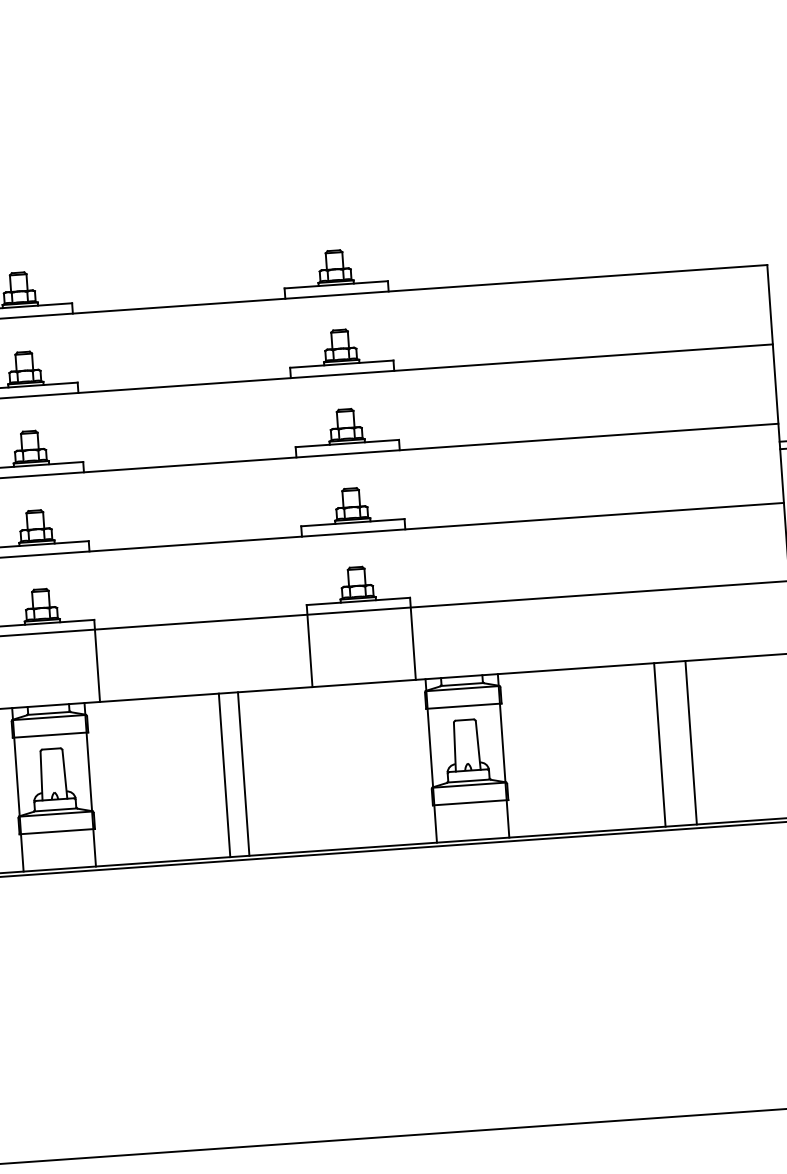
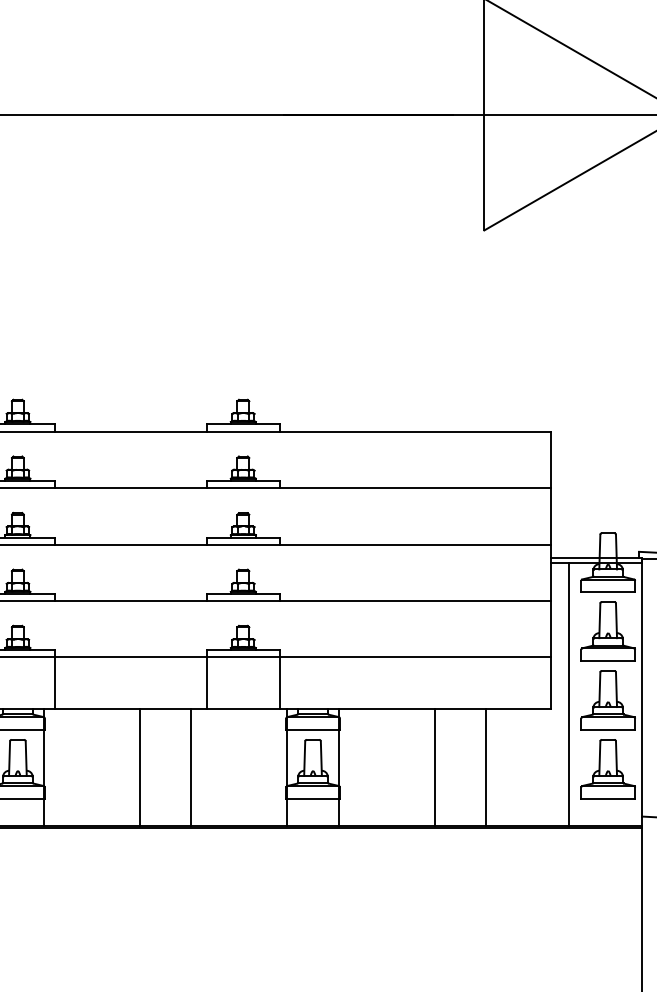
line: (690, 741) -> (434, 766), moved
line: (659, 743) -> (486, 766), moved
line: (243, 773) -> (191, 766), moved

